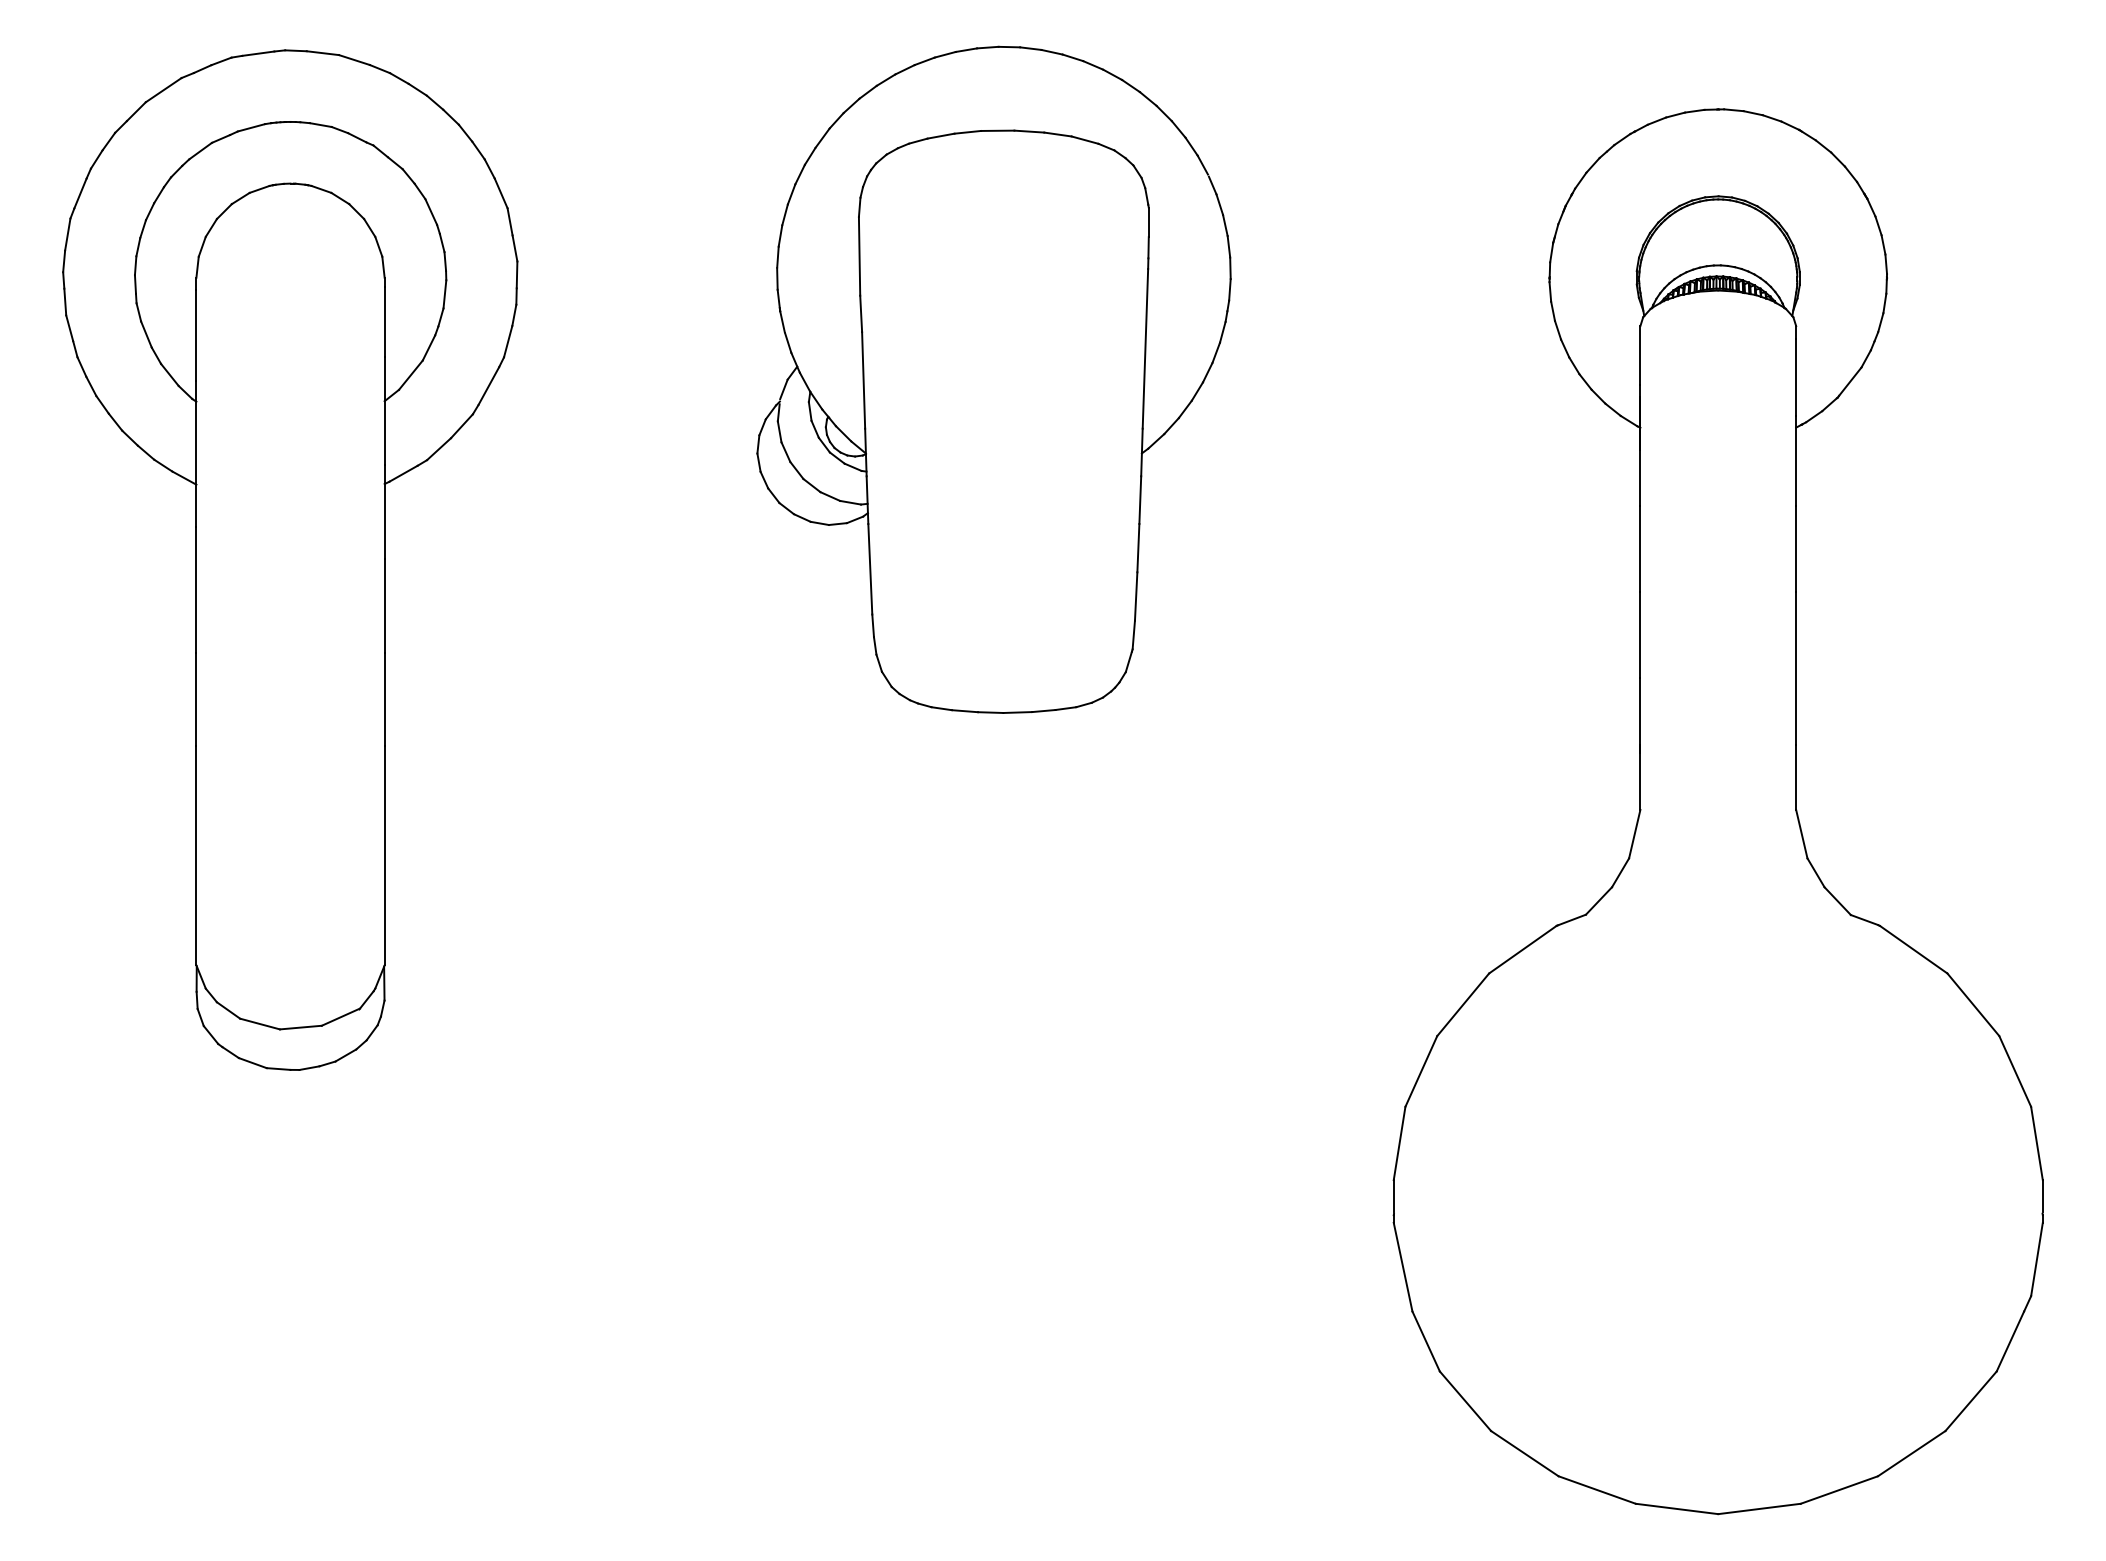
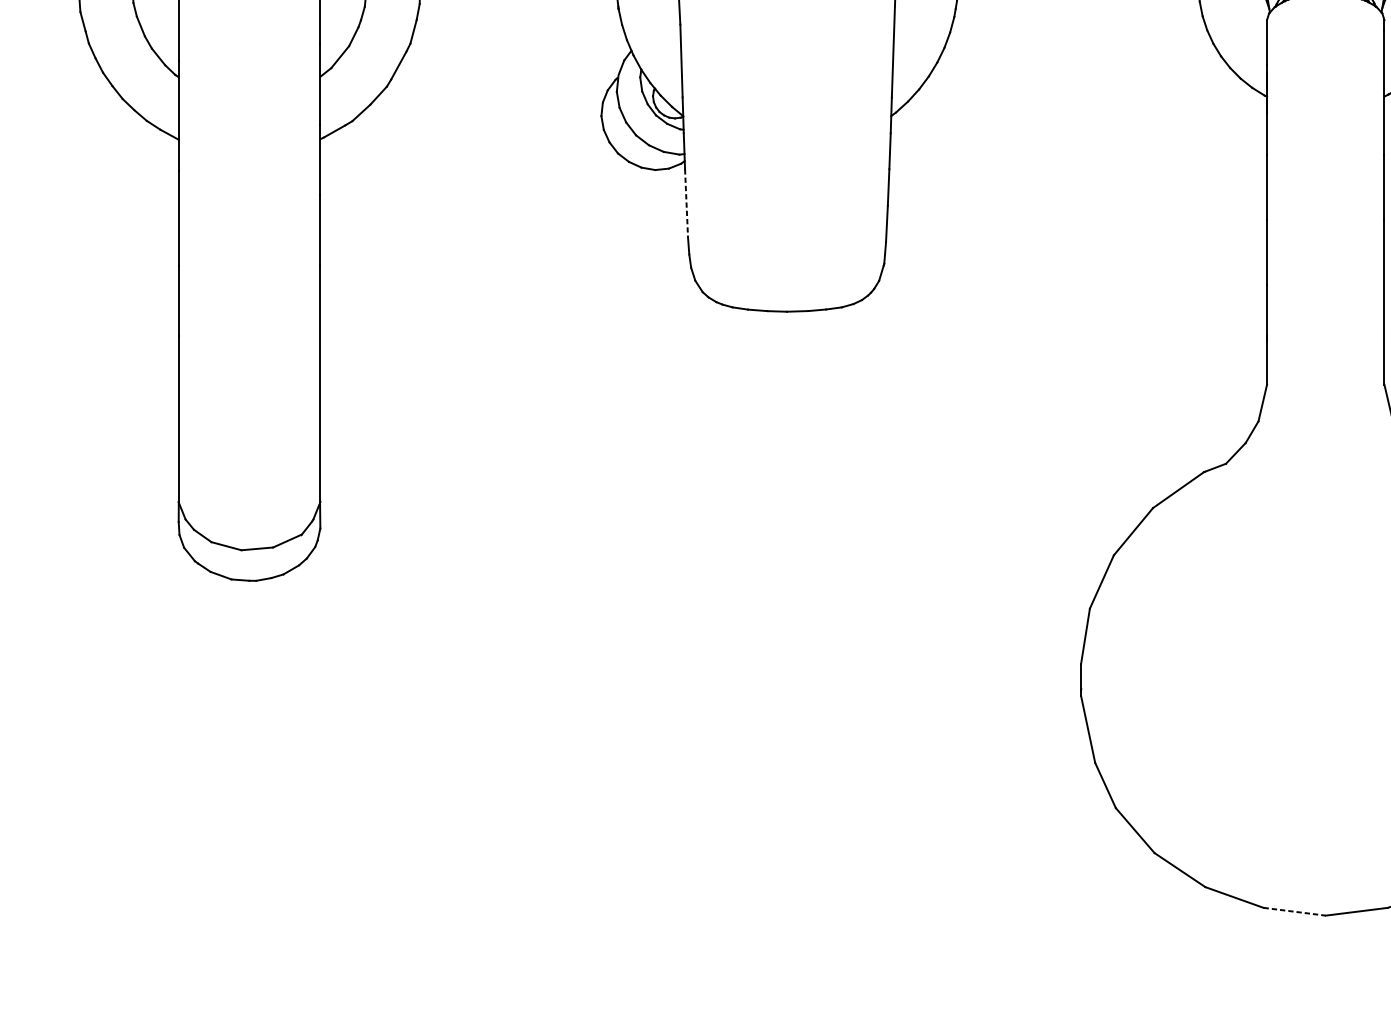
line: (870, 569) -> (686, 203), solid -> dashed
line: (1677, 1508) -> (1294, 911), solid -> dashed

